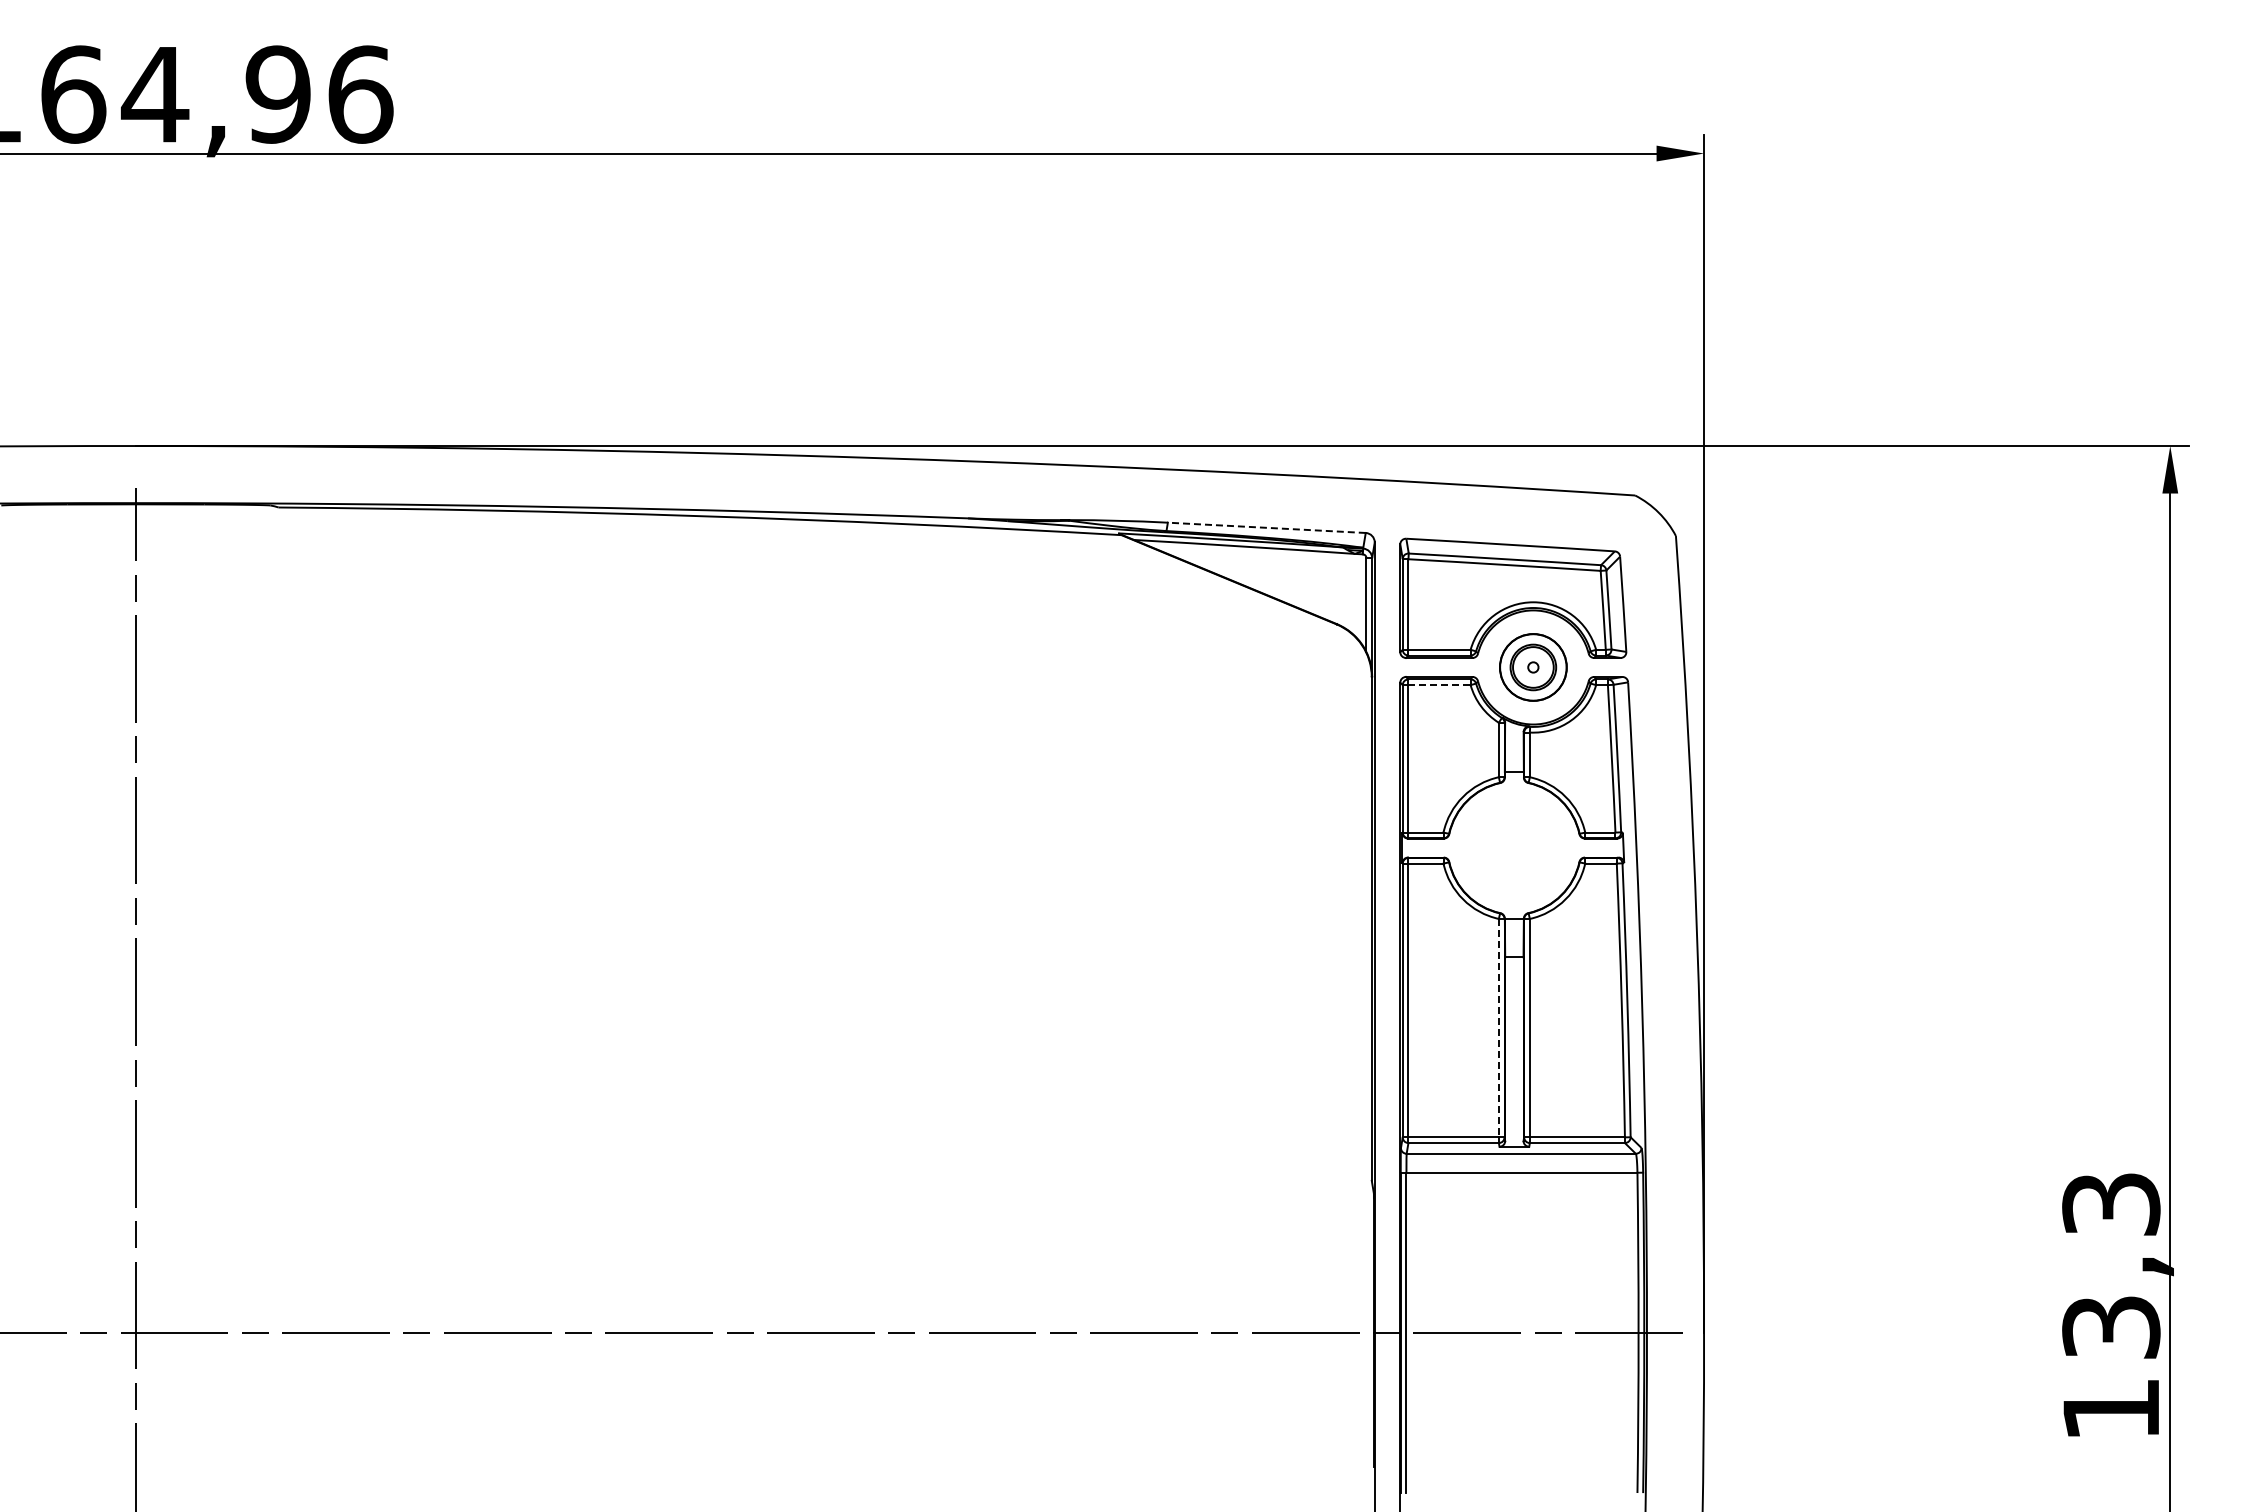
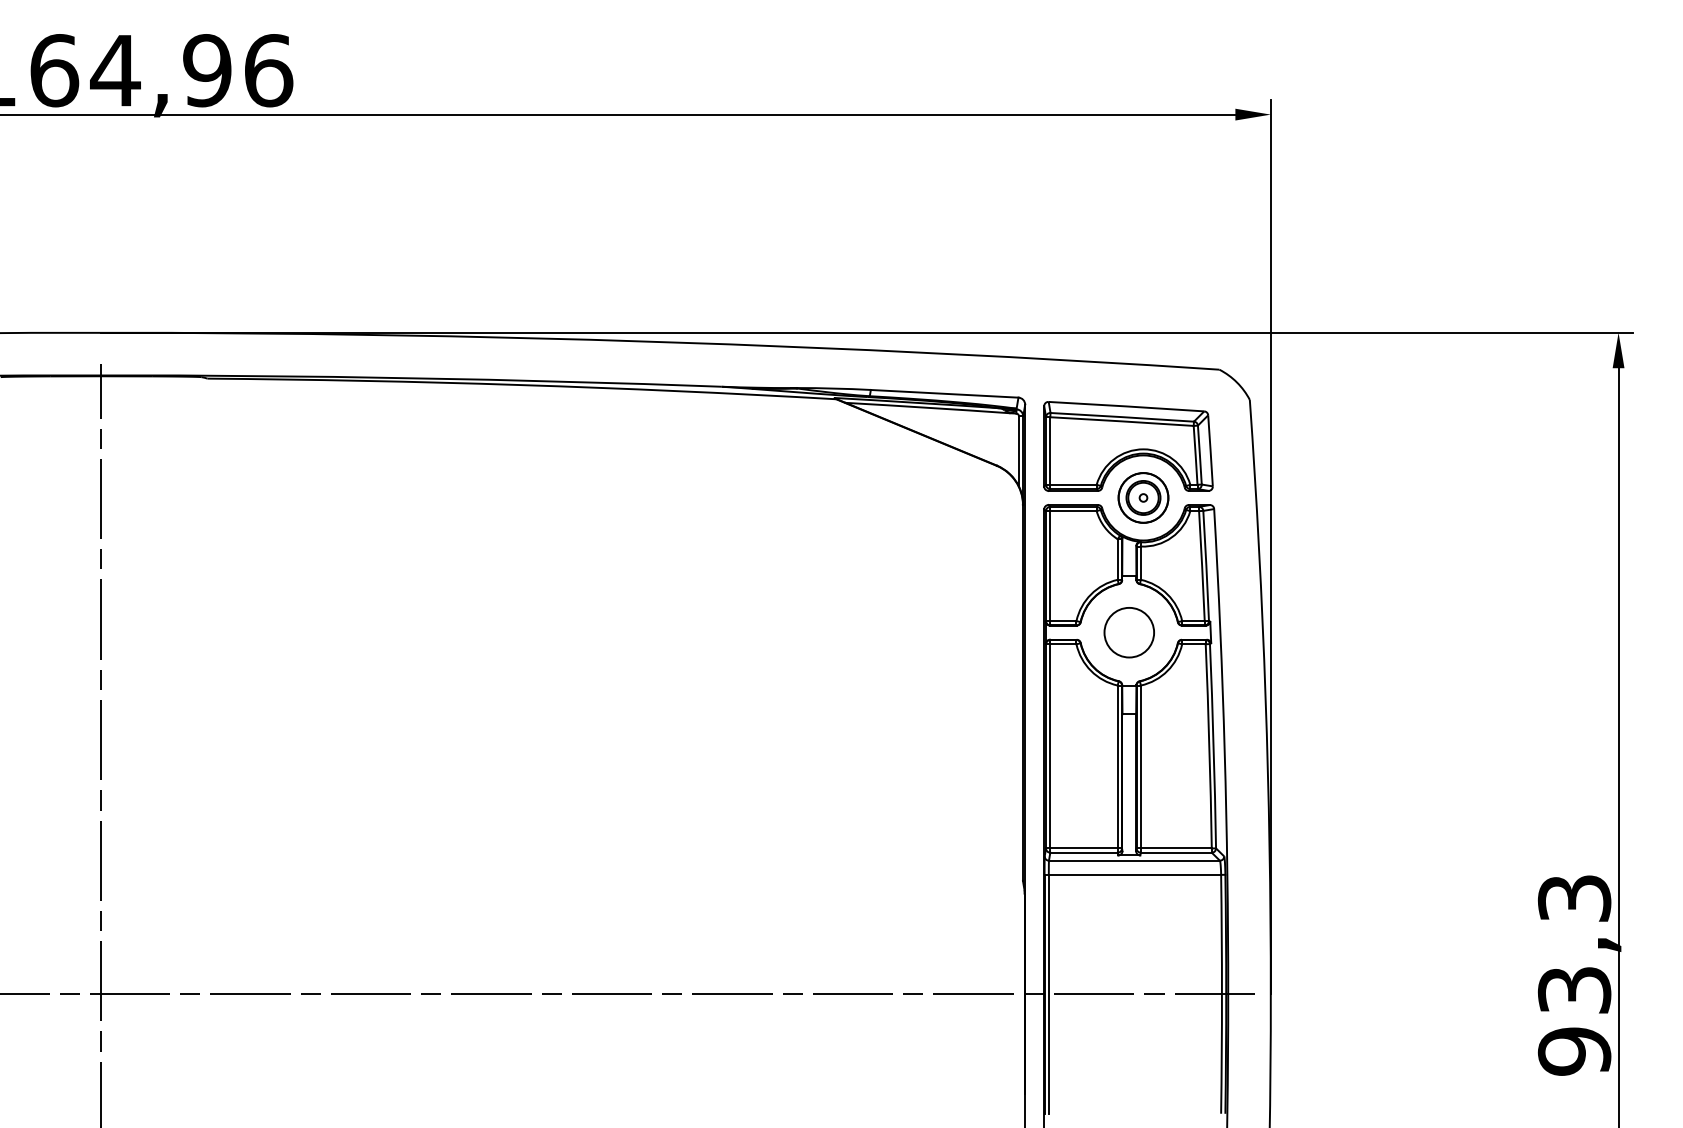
line: (1266, 527) -> (944, 393), dashed -> solid
line: (1440, 685) -> (1074, 511), dashed -> solid
circle: (1514, 847) -> (1129, 632), added
line: (1498, 1028) -> (1117, 767), dashed -> solid
text: (2111, 1409) -> (1574, 1051), 13,3 -> 93,3

